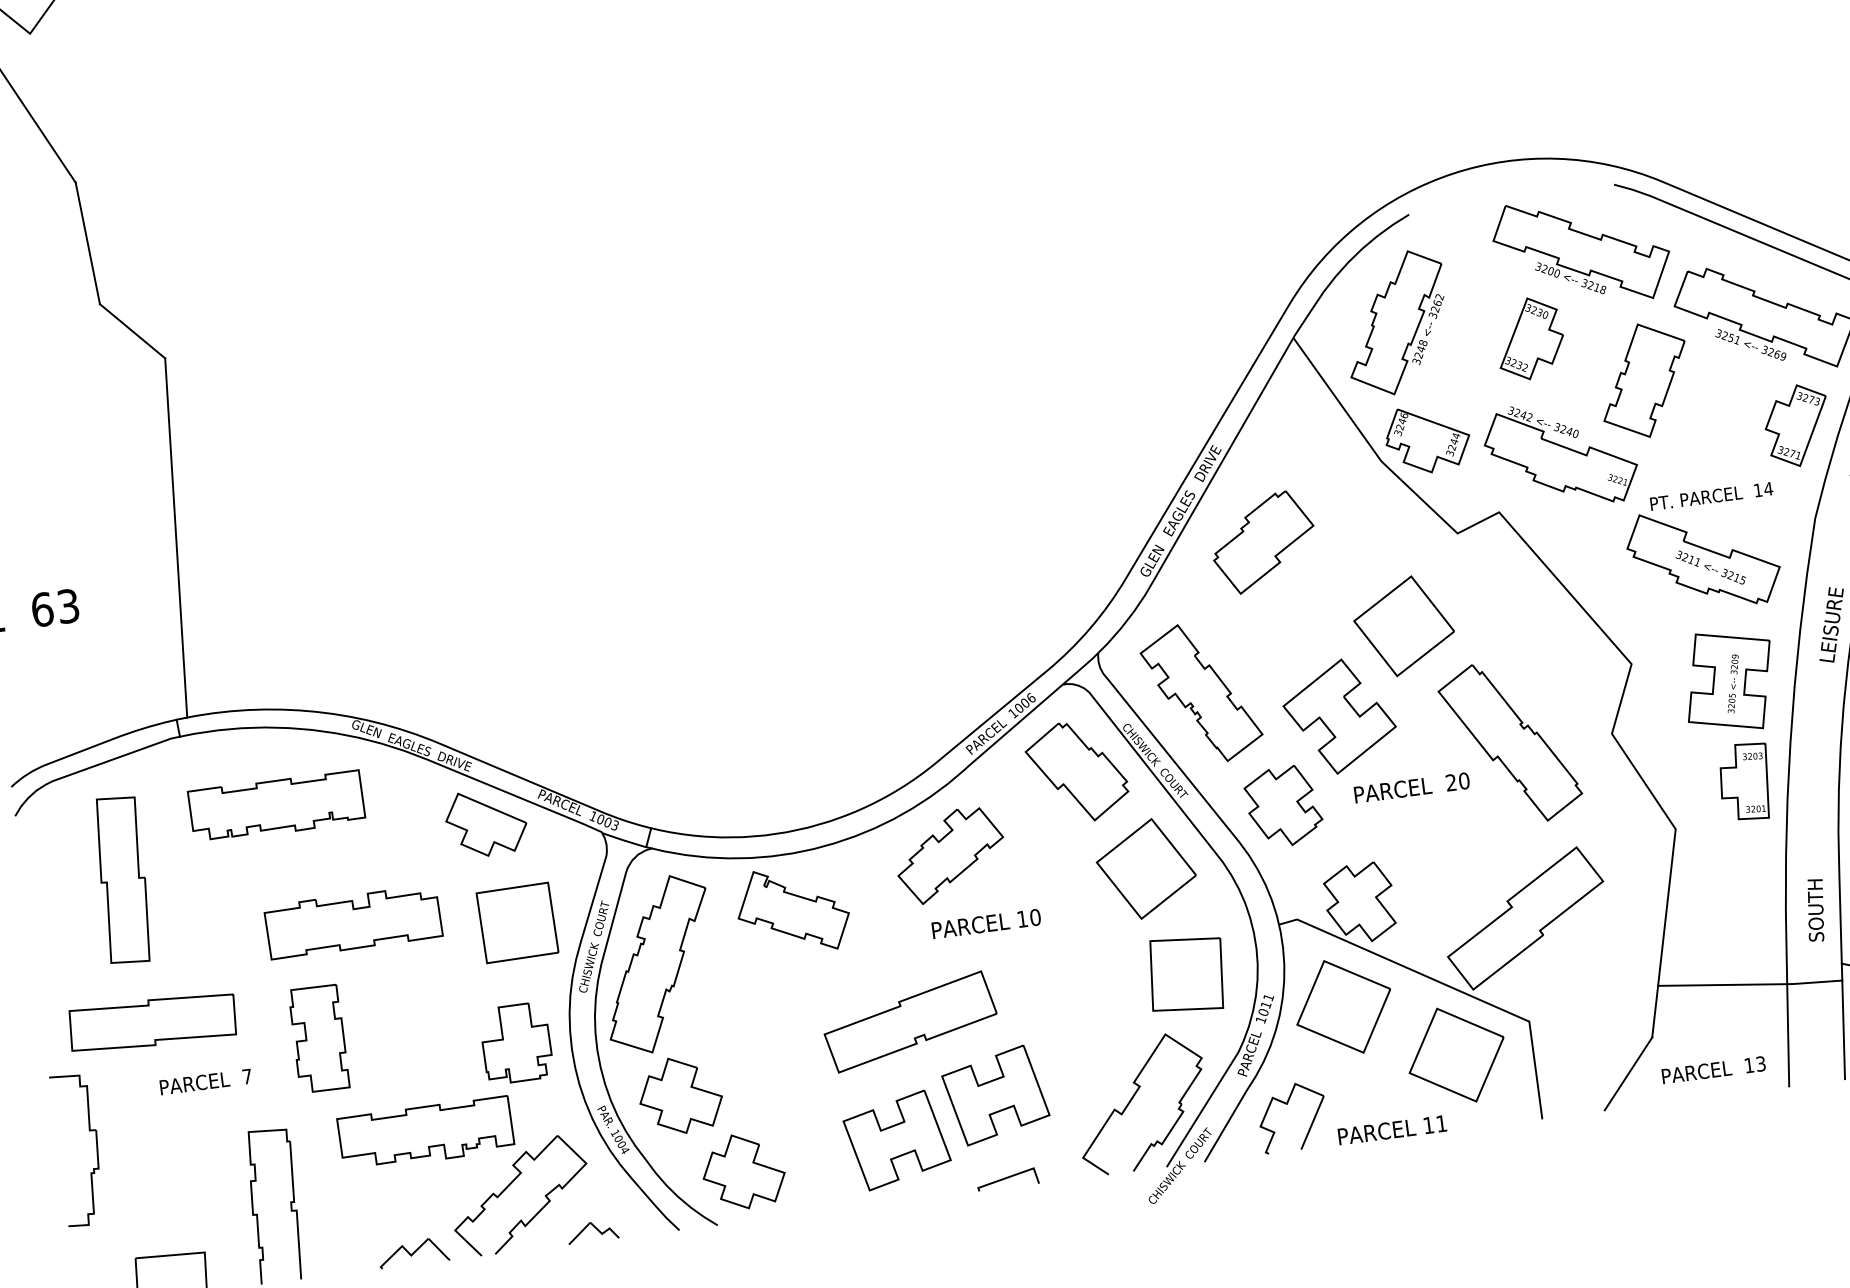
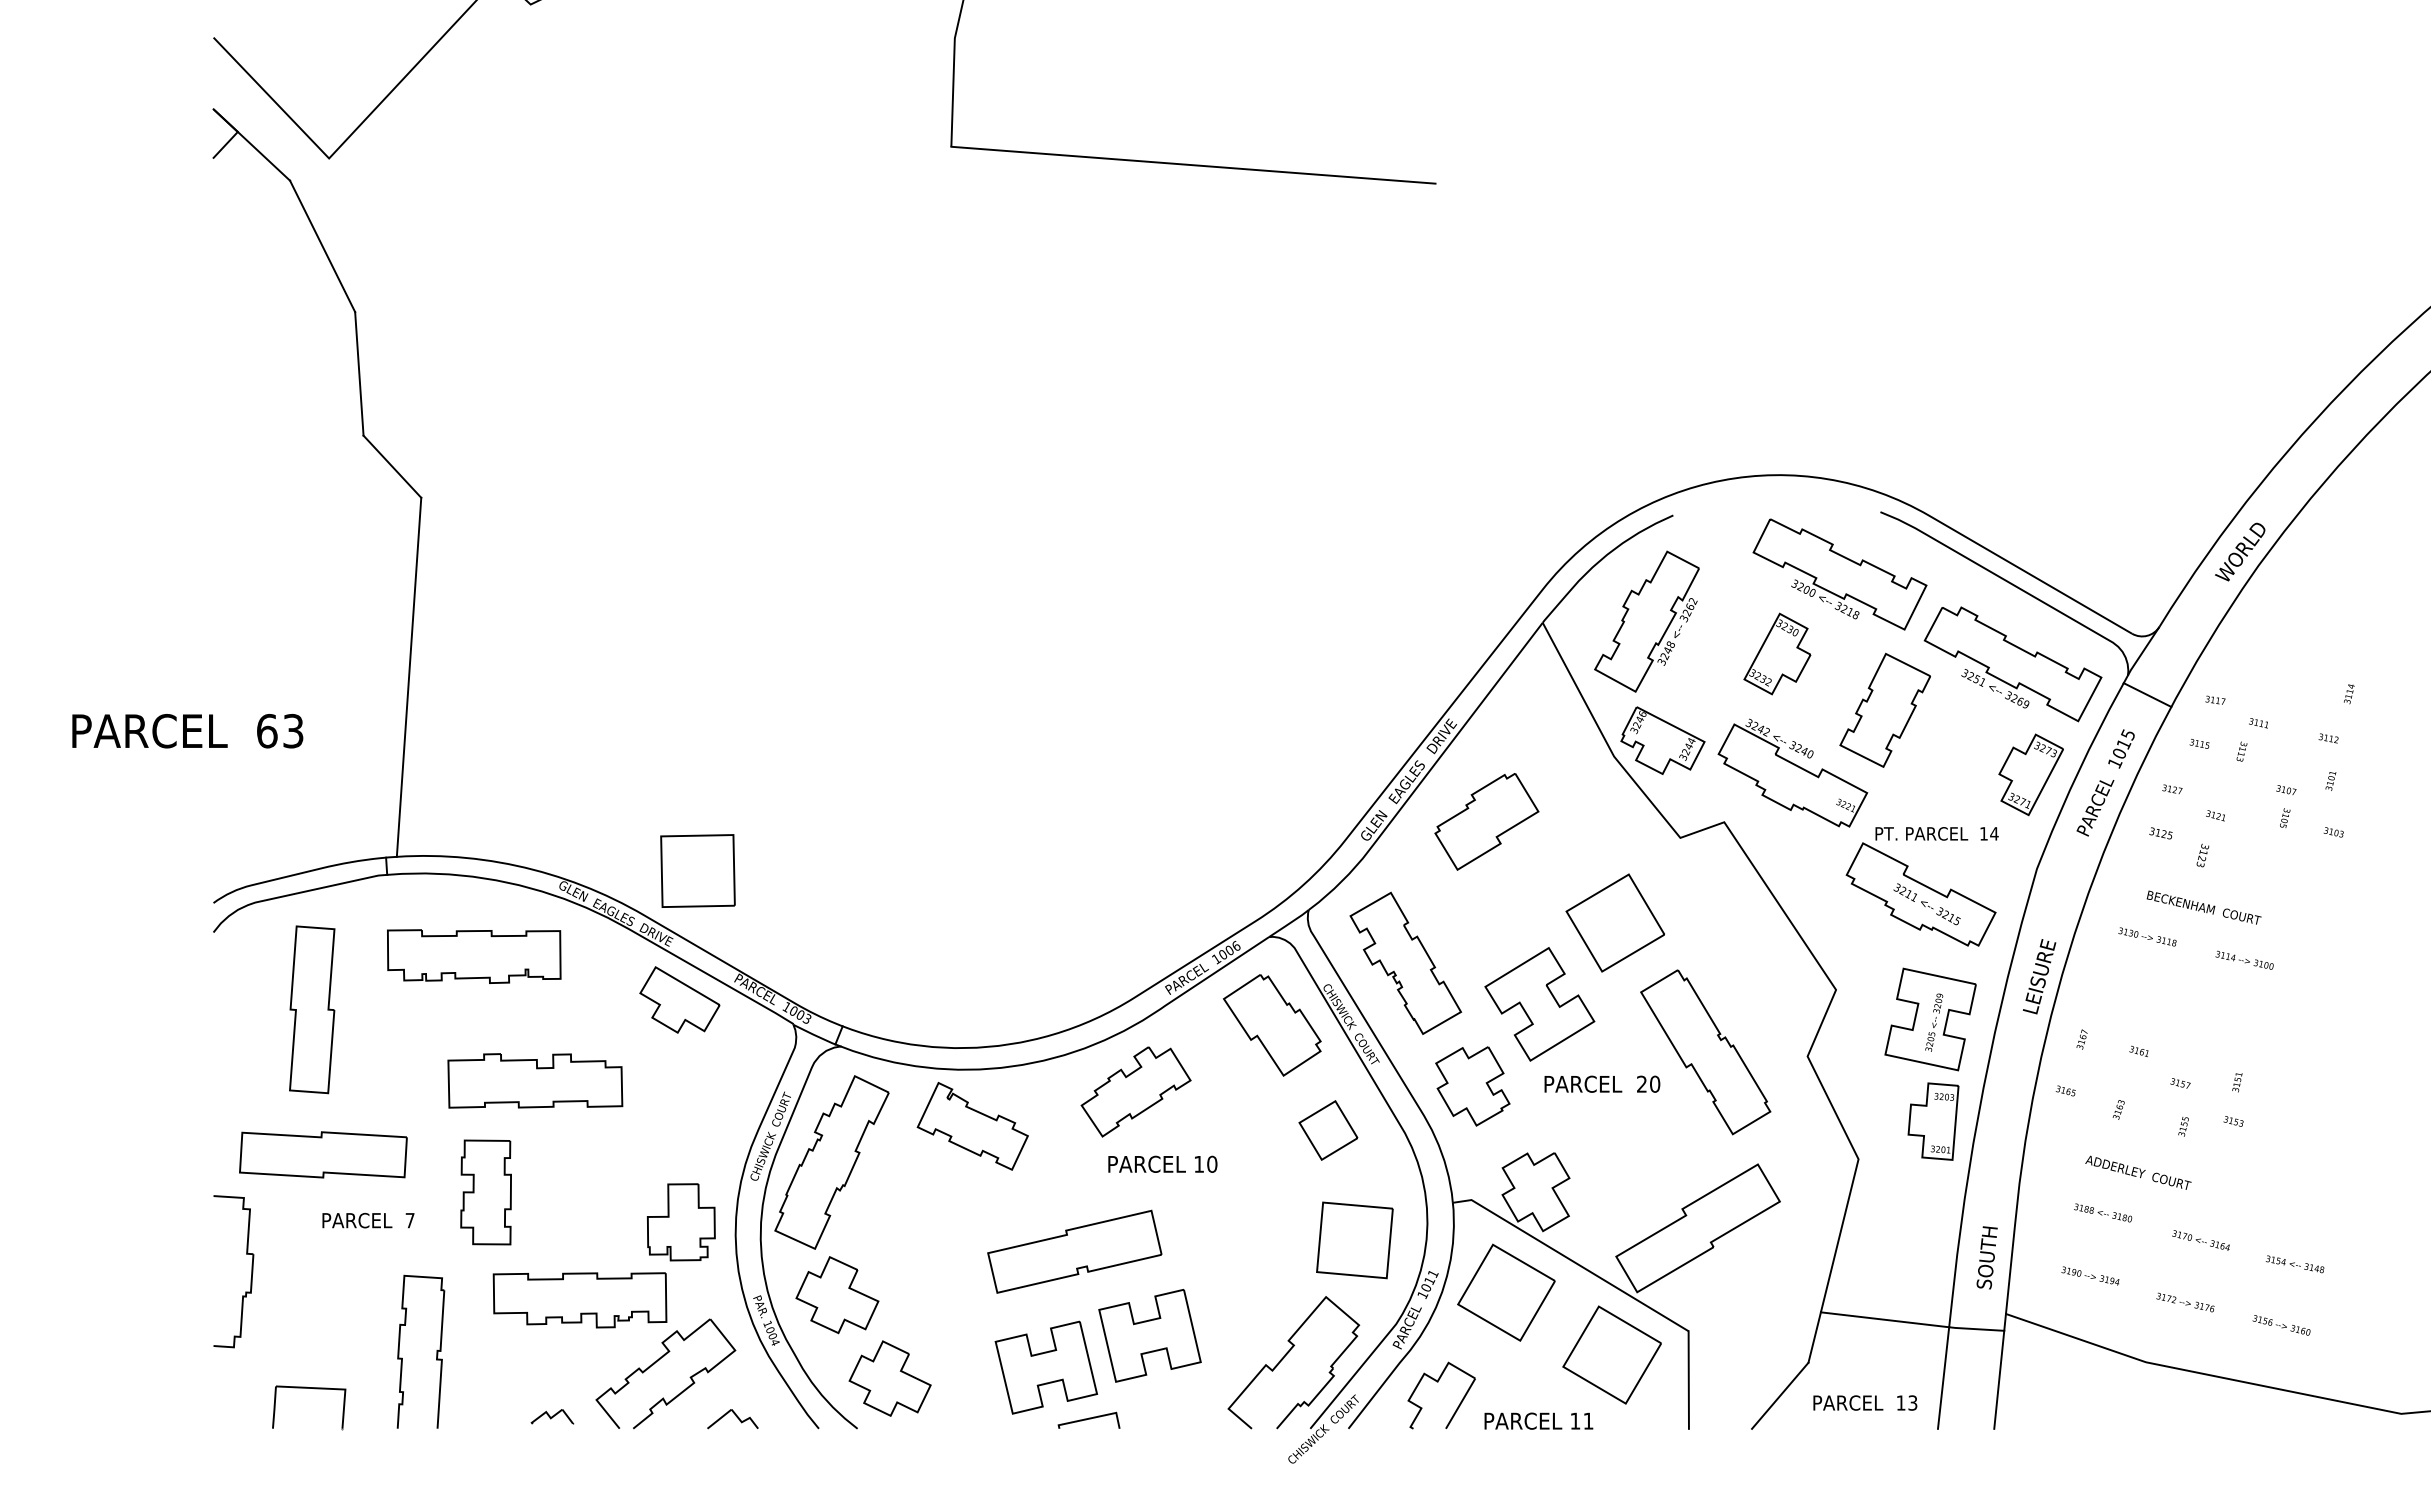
part: (1146, 868) -> (1328, 1130), size x0.6
part: (517, 922) -> (697, 870), moved
line: (1007, 1178) -> (1088, 1419), moved
part: (413, 1252) -> (552, 1416), size x0.6

